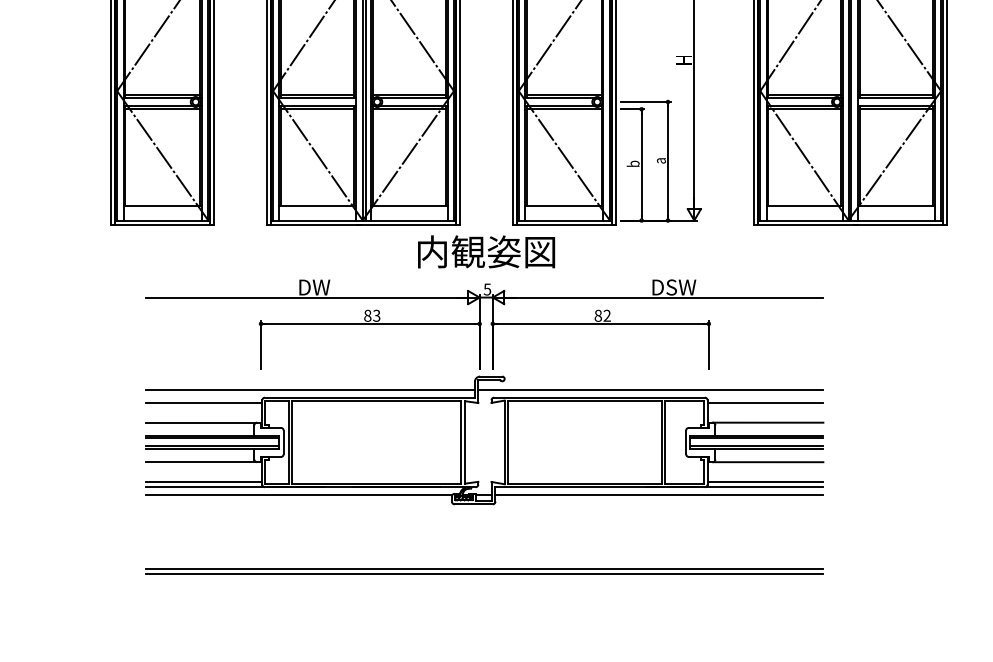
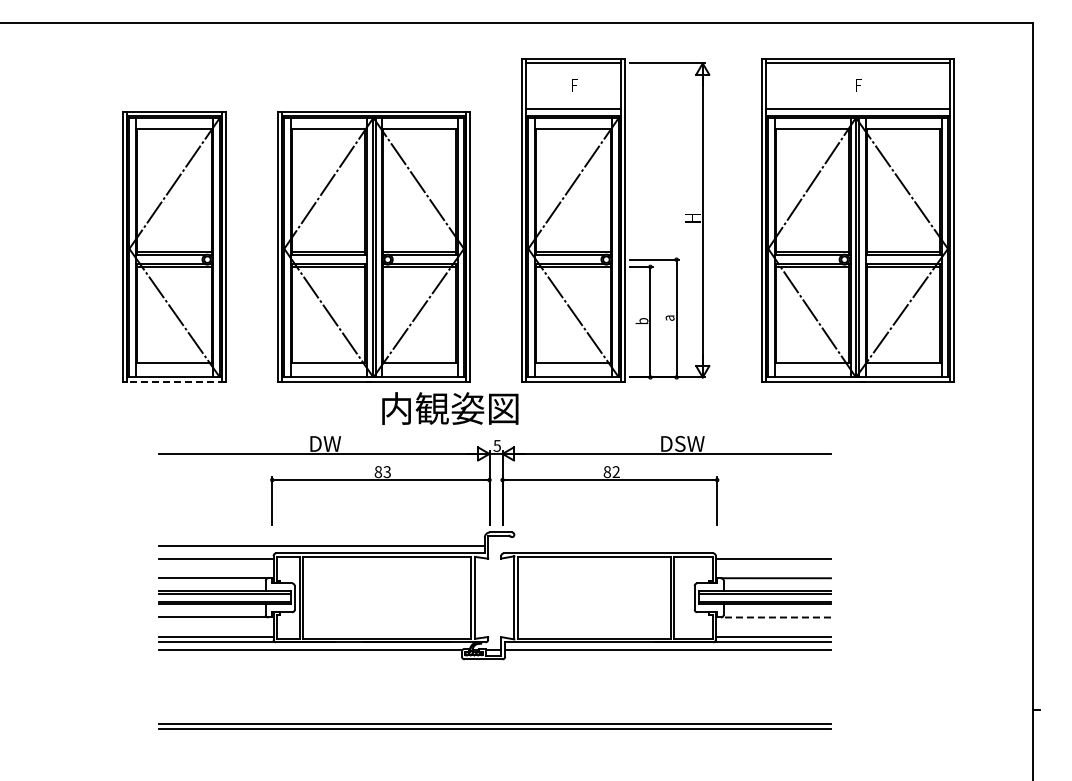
line: (163, 225) -> (175, 382), solid -> dashed
text: (486, 251) -> (450, 408), moved
line: (650, 389) -> (659, 545), removed
line: (768, 462) -> (776, 617), solid -> dashed

